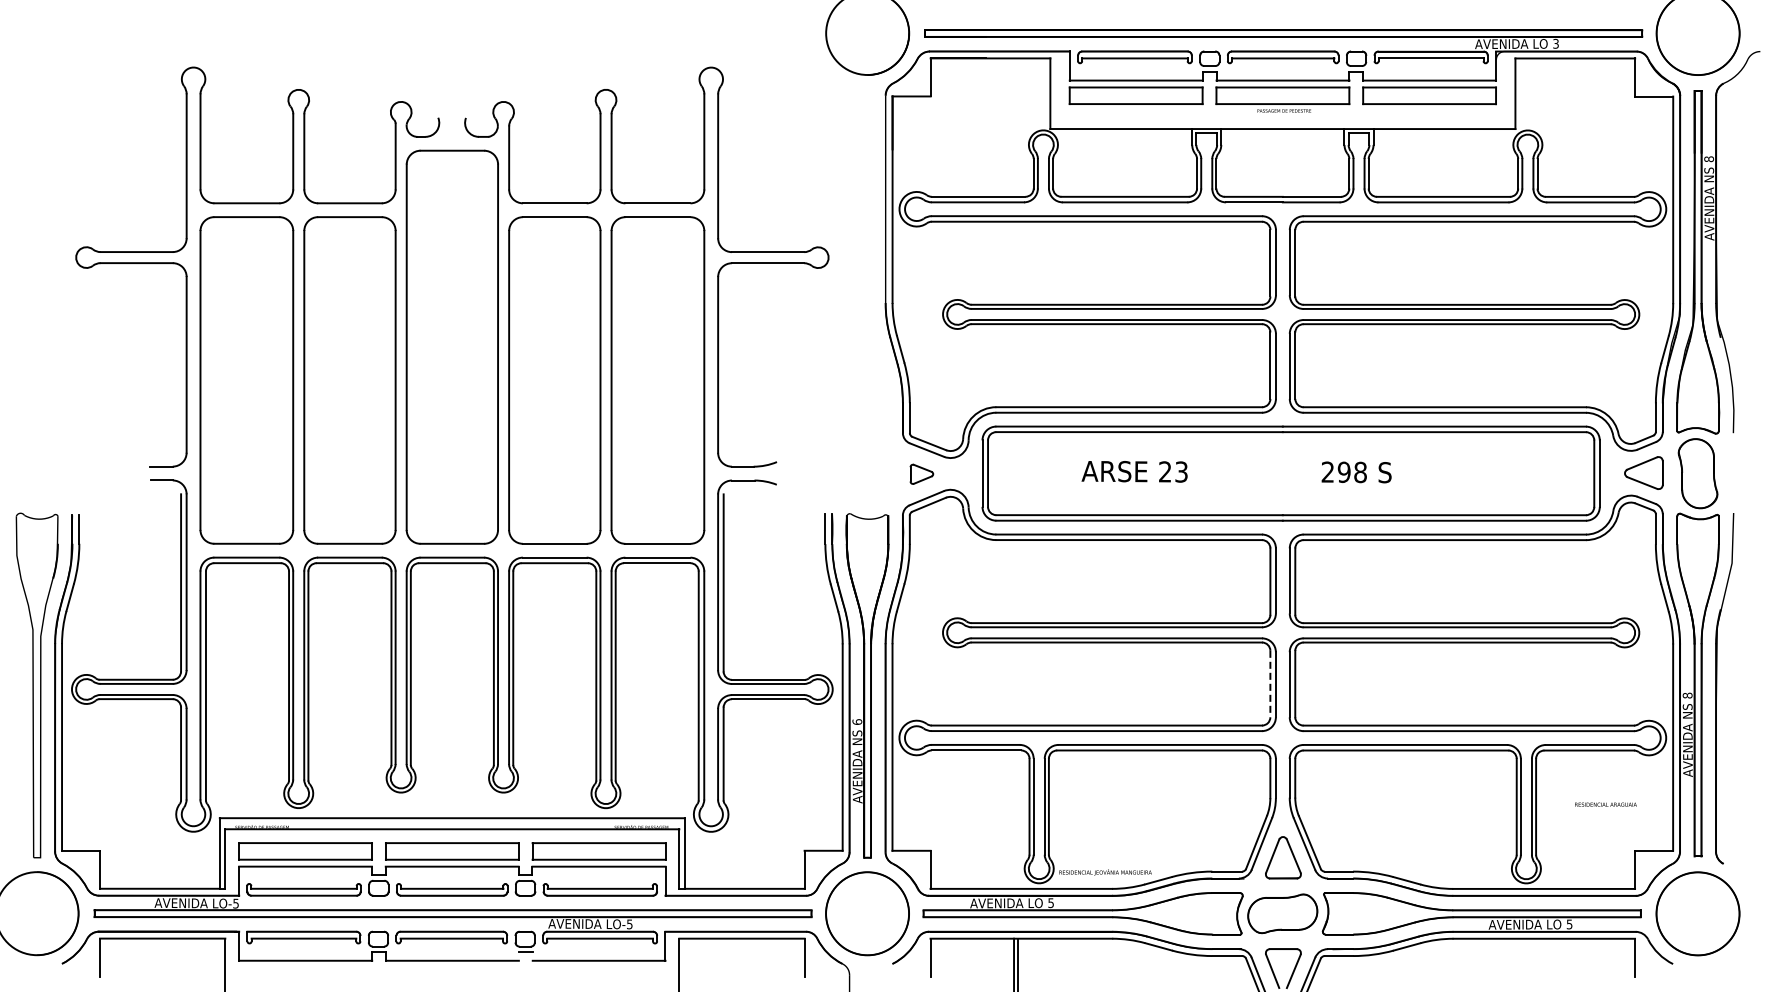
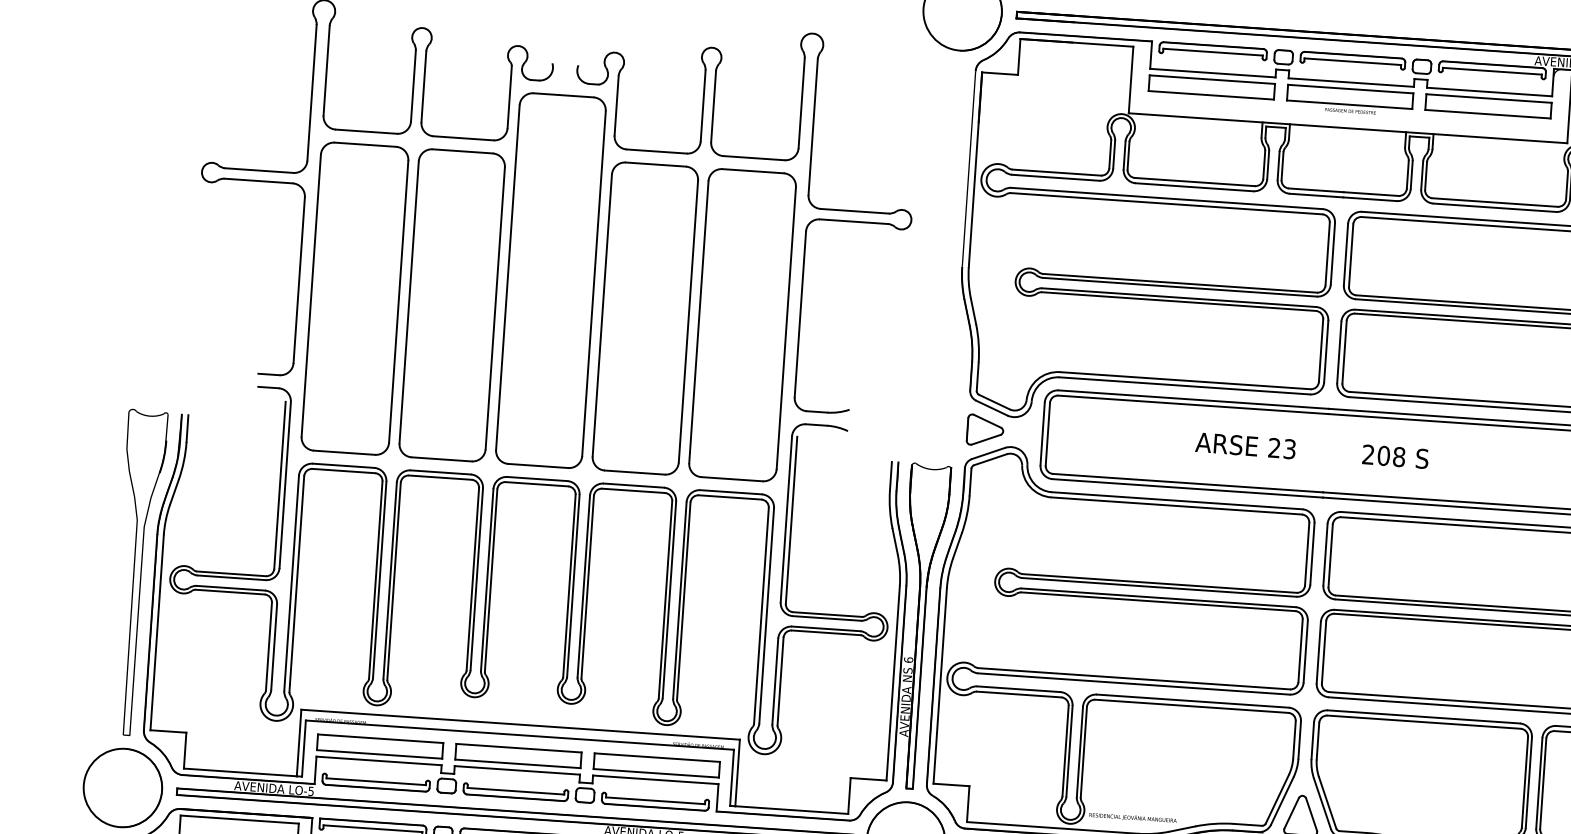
text: (1134, 471) -> (1245, 445), moved
text: (1343, 472) -> (1383, 456), 298 -> 208
part: (921, 474) -> (985, 430), size x1.67
line: (1270, 684) -> (1300, 651), dashed -> solid

